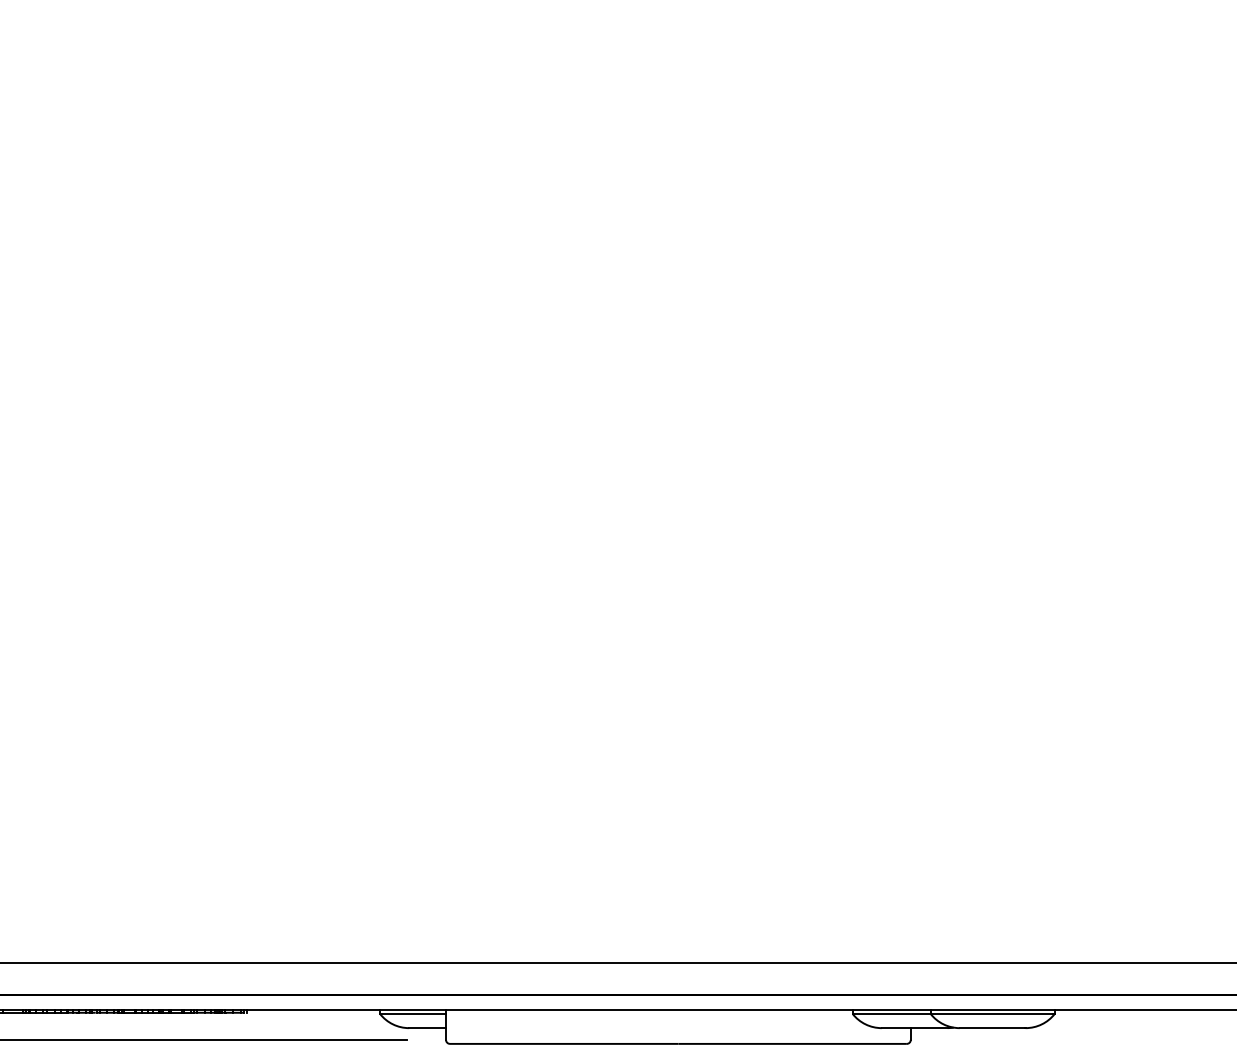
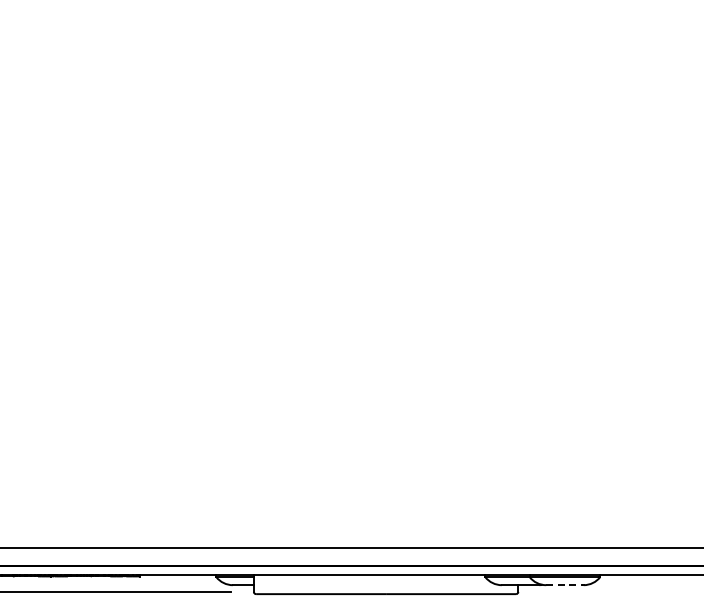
line: (993, 1028) -> (565, 585), solid -> dashed

